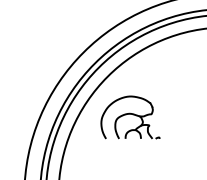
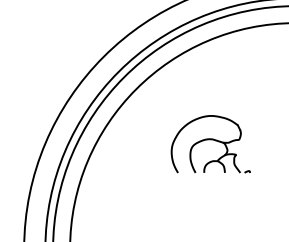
part: (130, 117) -> (210, 144), moved

